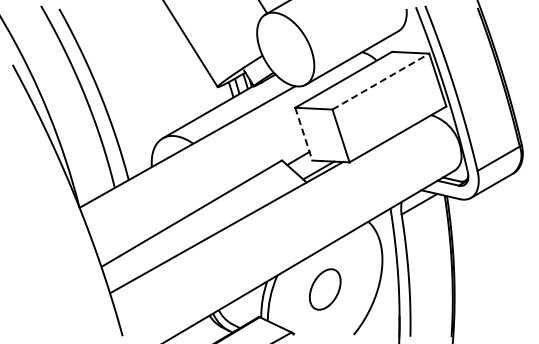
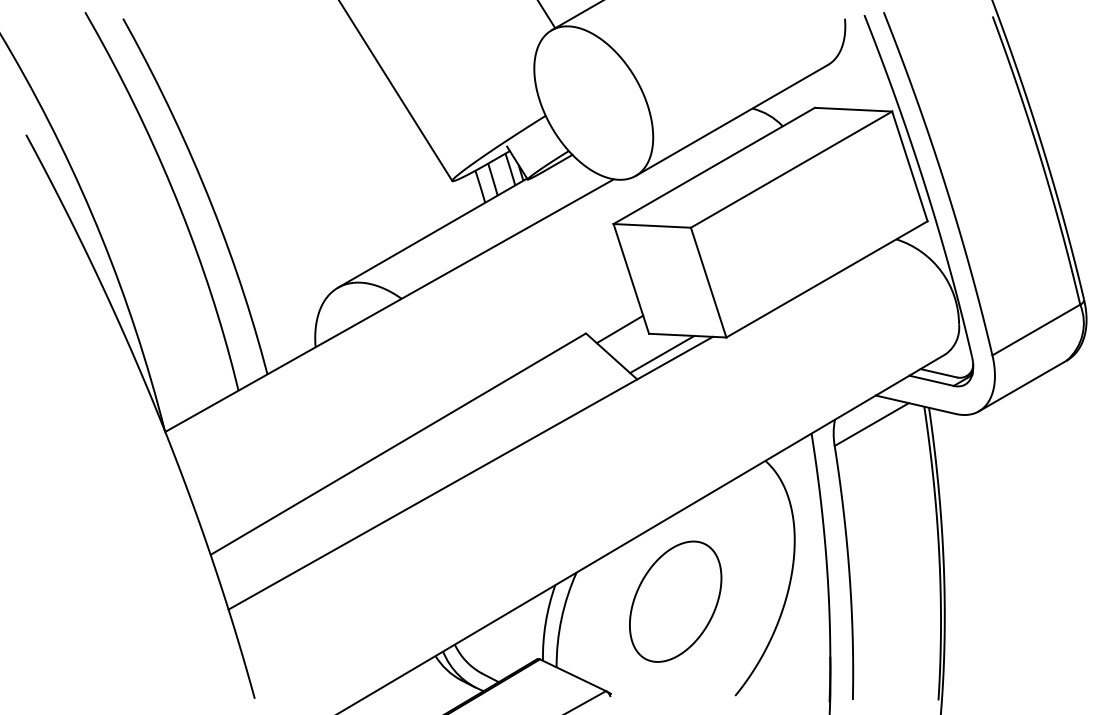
line: (380, 81) -> (790, 169), dashed -> solid
line: (303, 134) -> (630, 279), dashed -> solid
part: (325, 289) -> (676, 601), size x1.43

